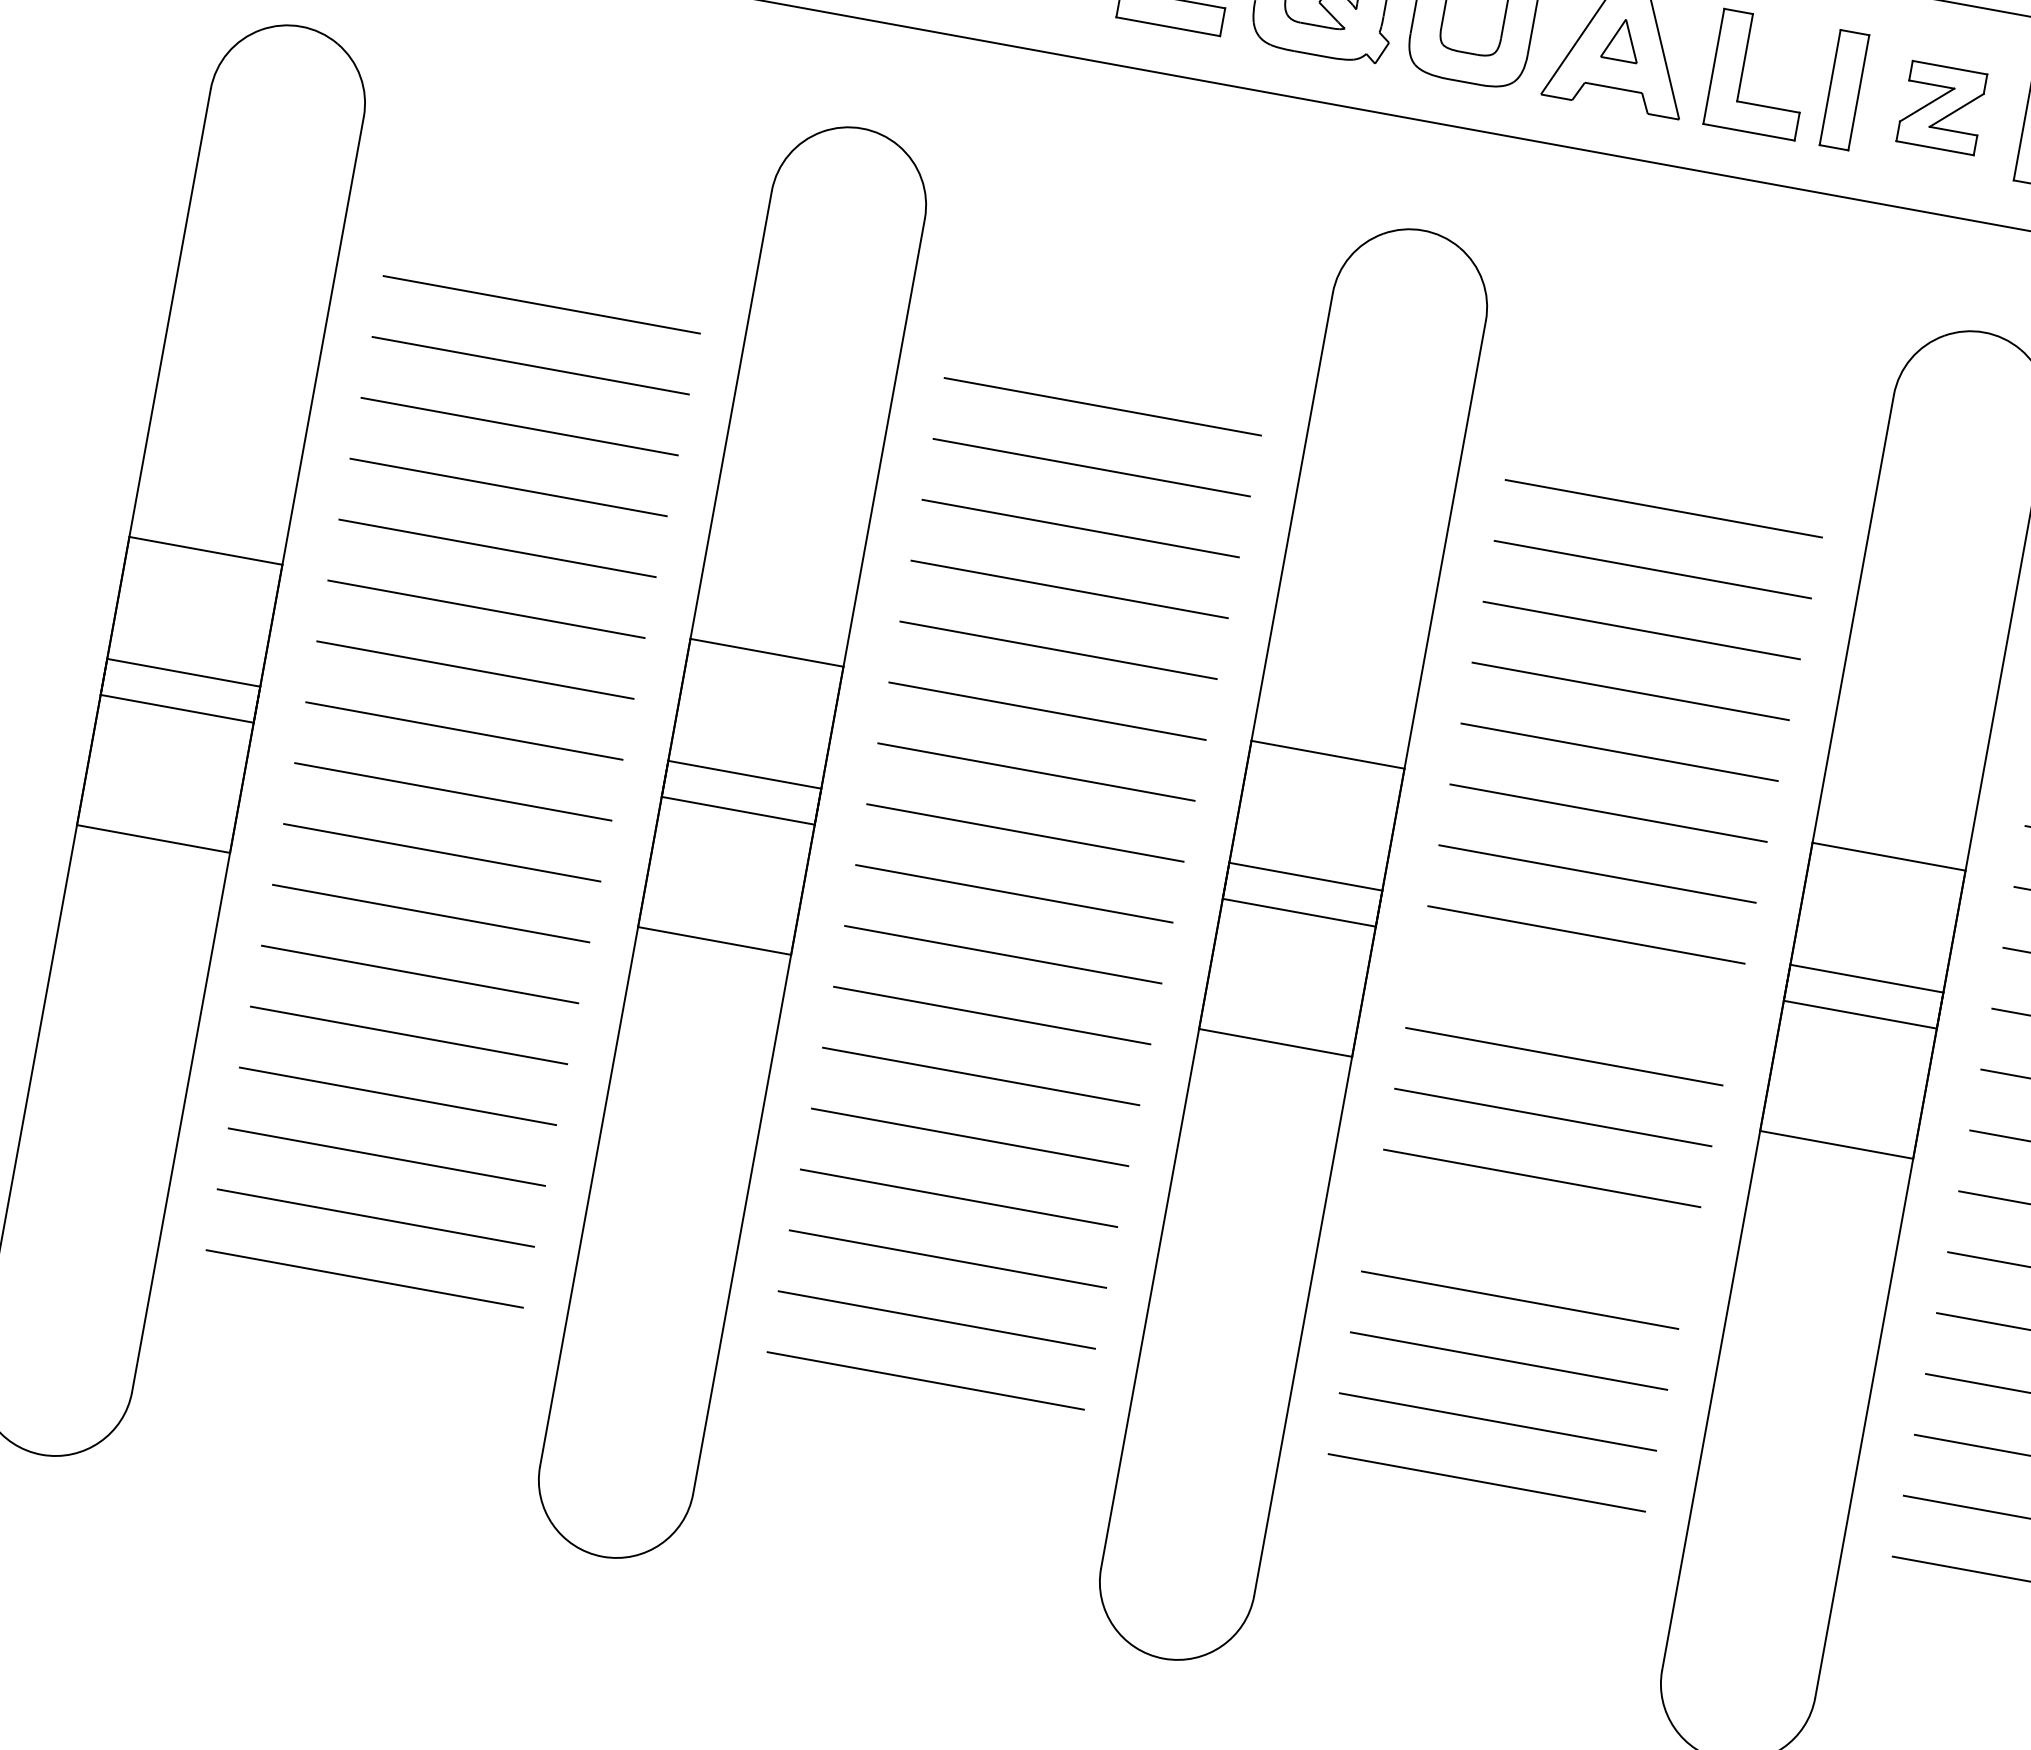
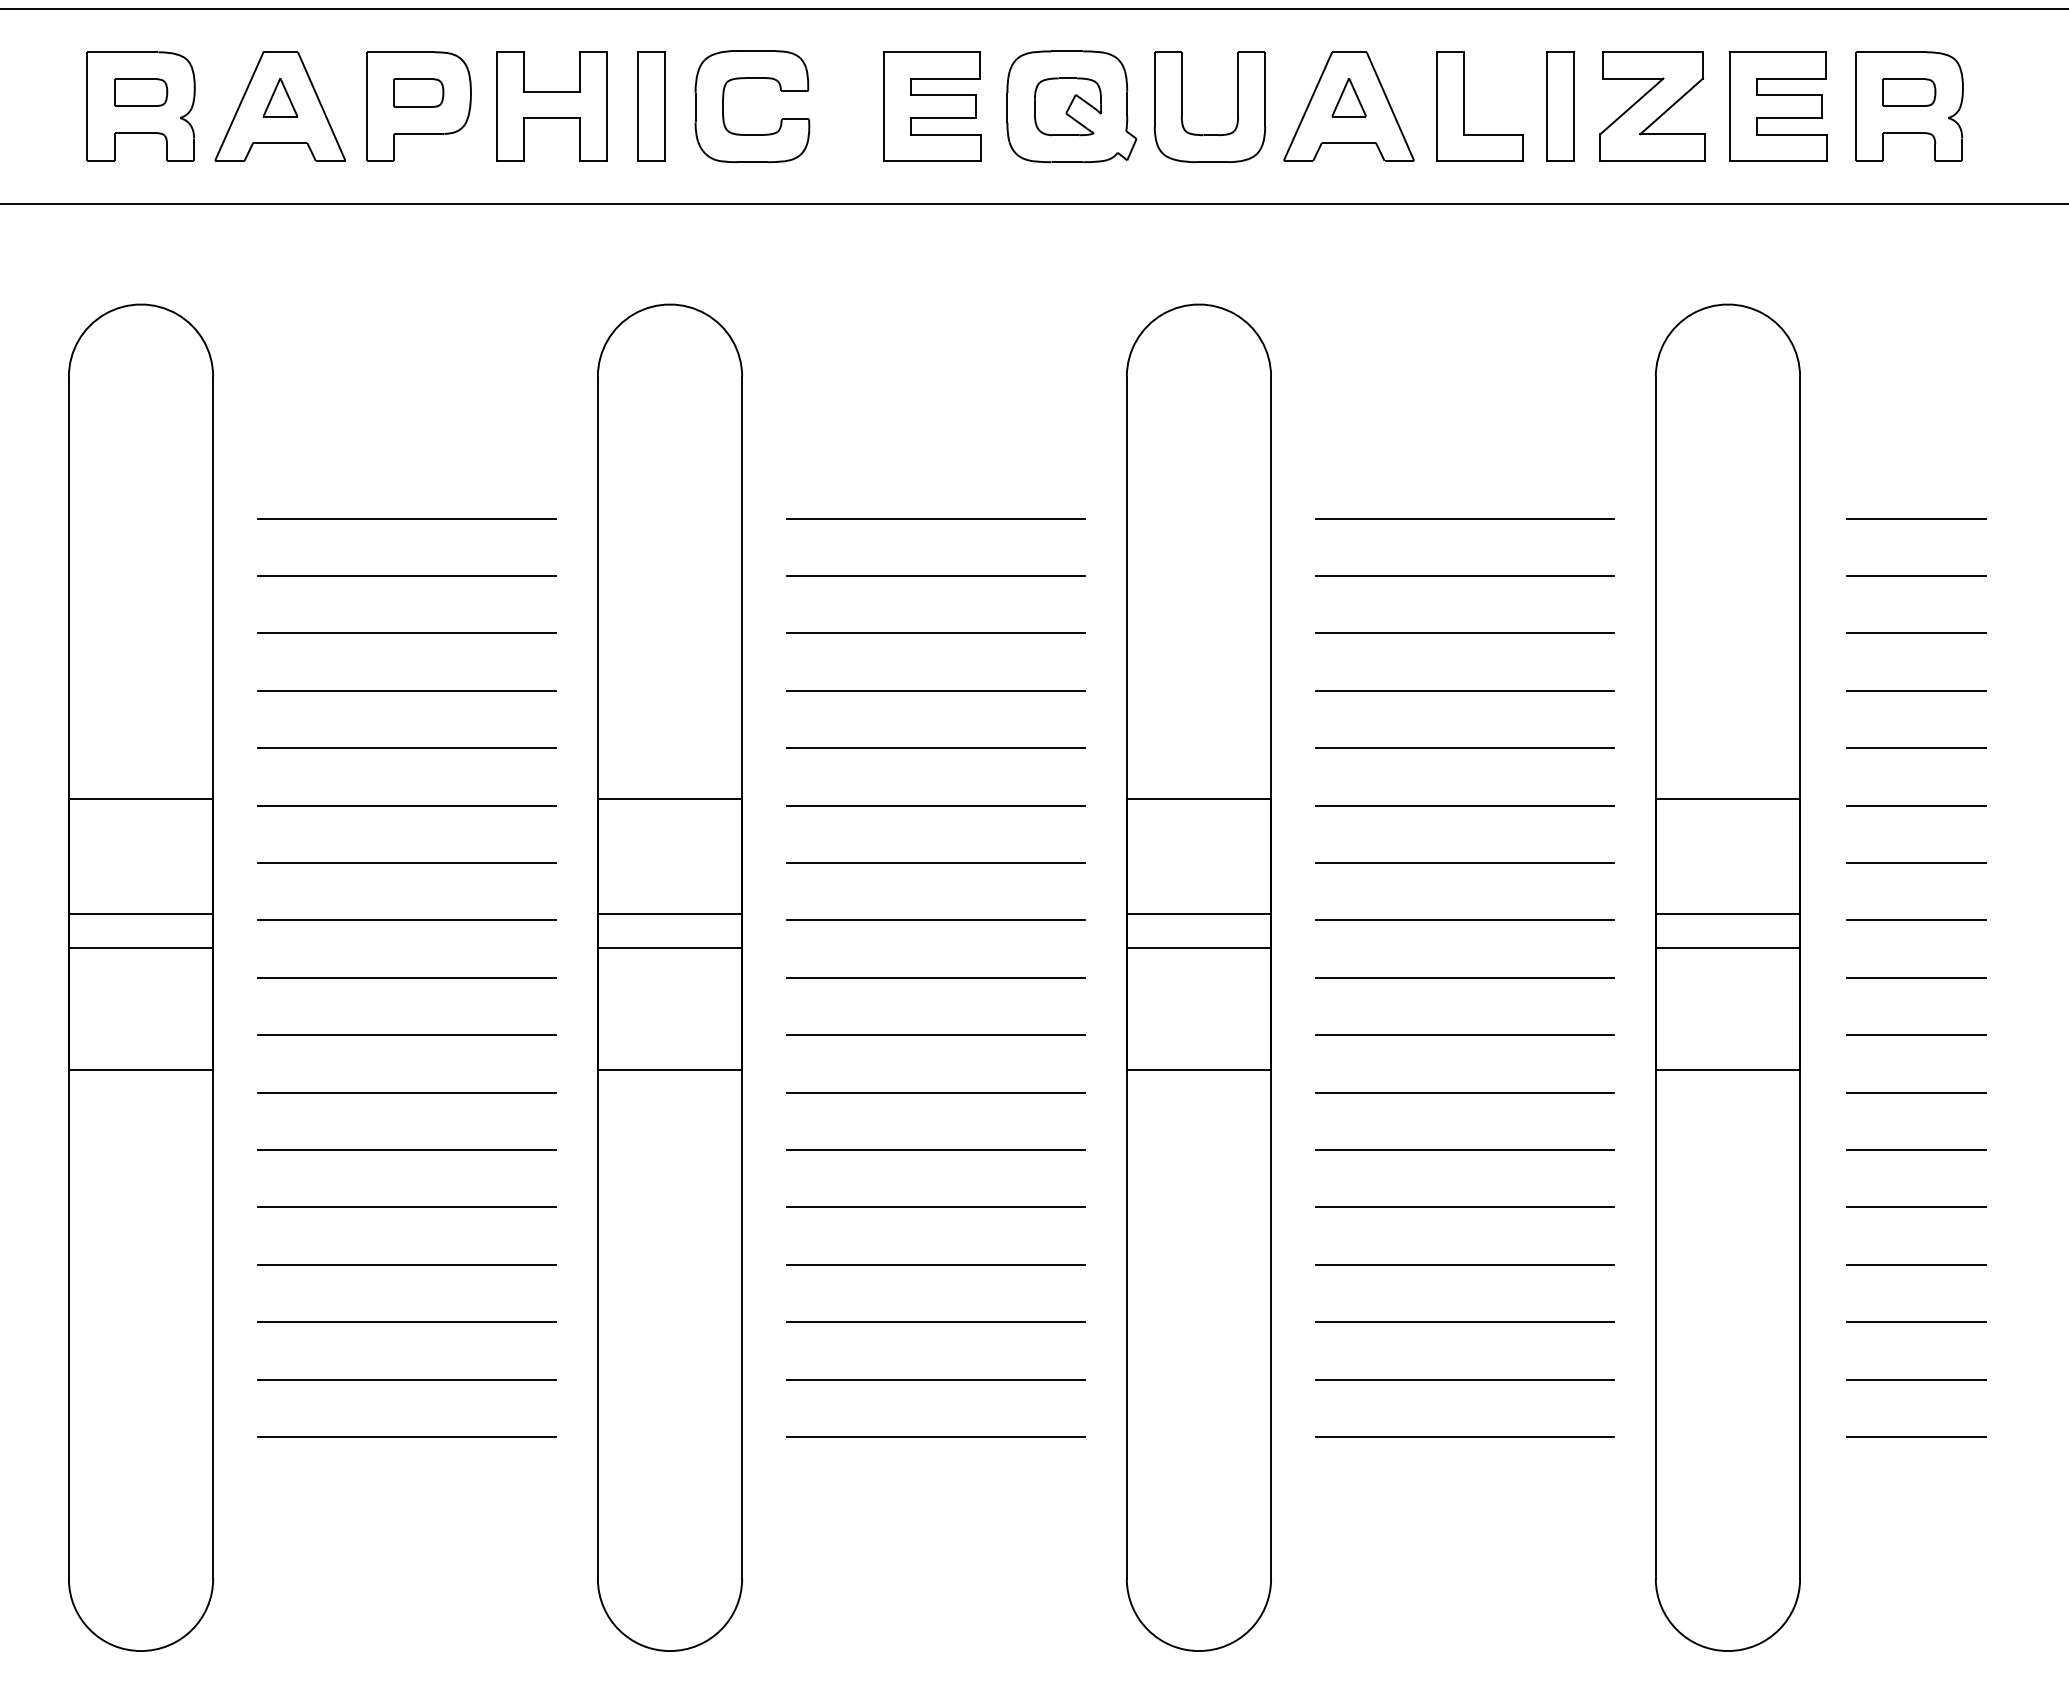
part: (1942, 107) -> (1652, 106), size x1.43
line: (1575, 995) -> (1464, 977), added
line: (1530, 1239) -> (1464, 1207), added

